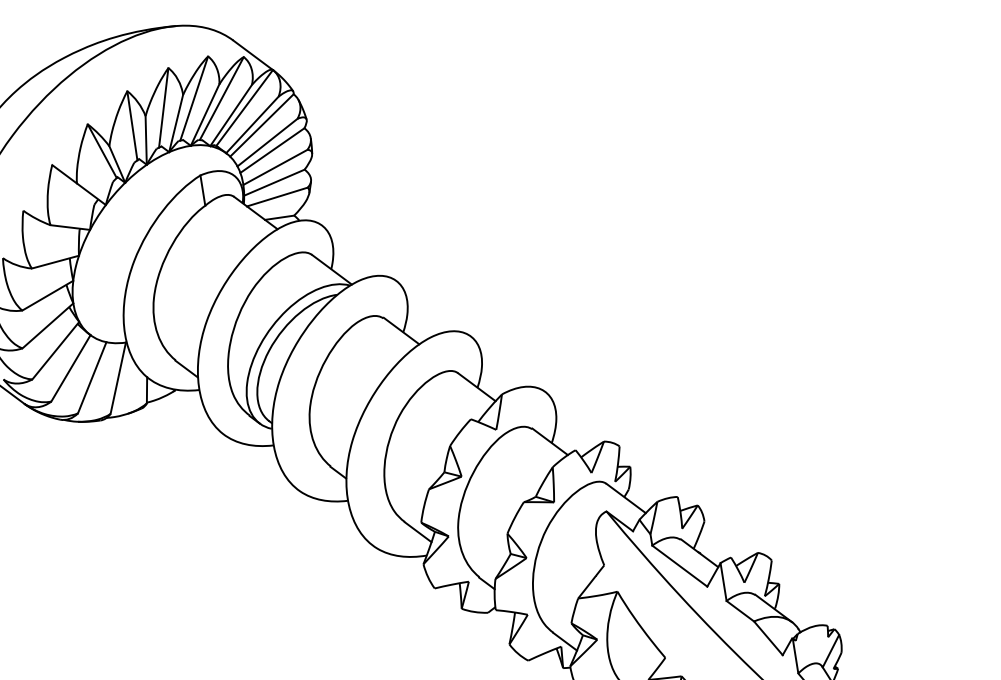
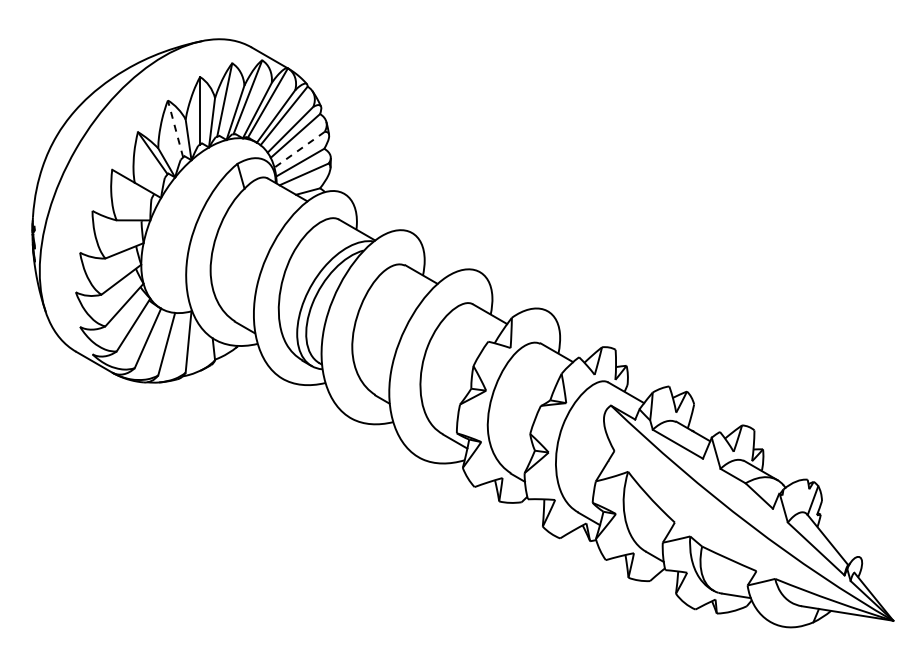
line: (132, 125) -> (175, 128), solid -> dashed
line: (275, 167) -> (299, 149), solid -> dashed

